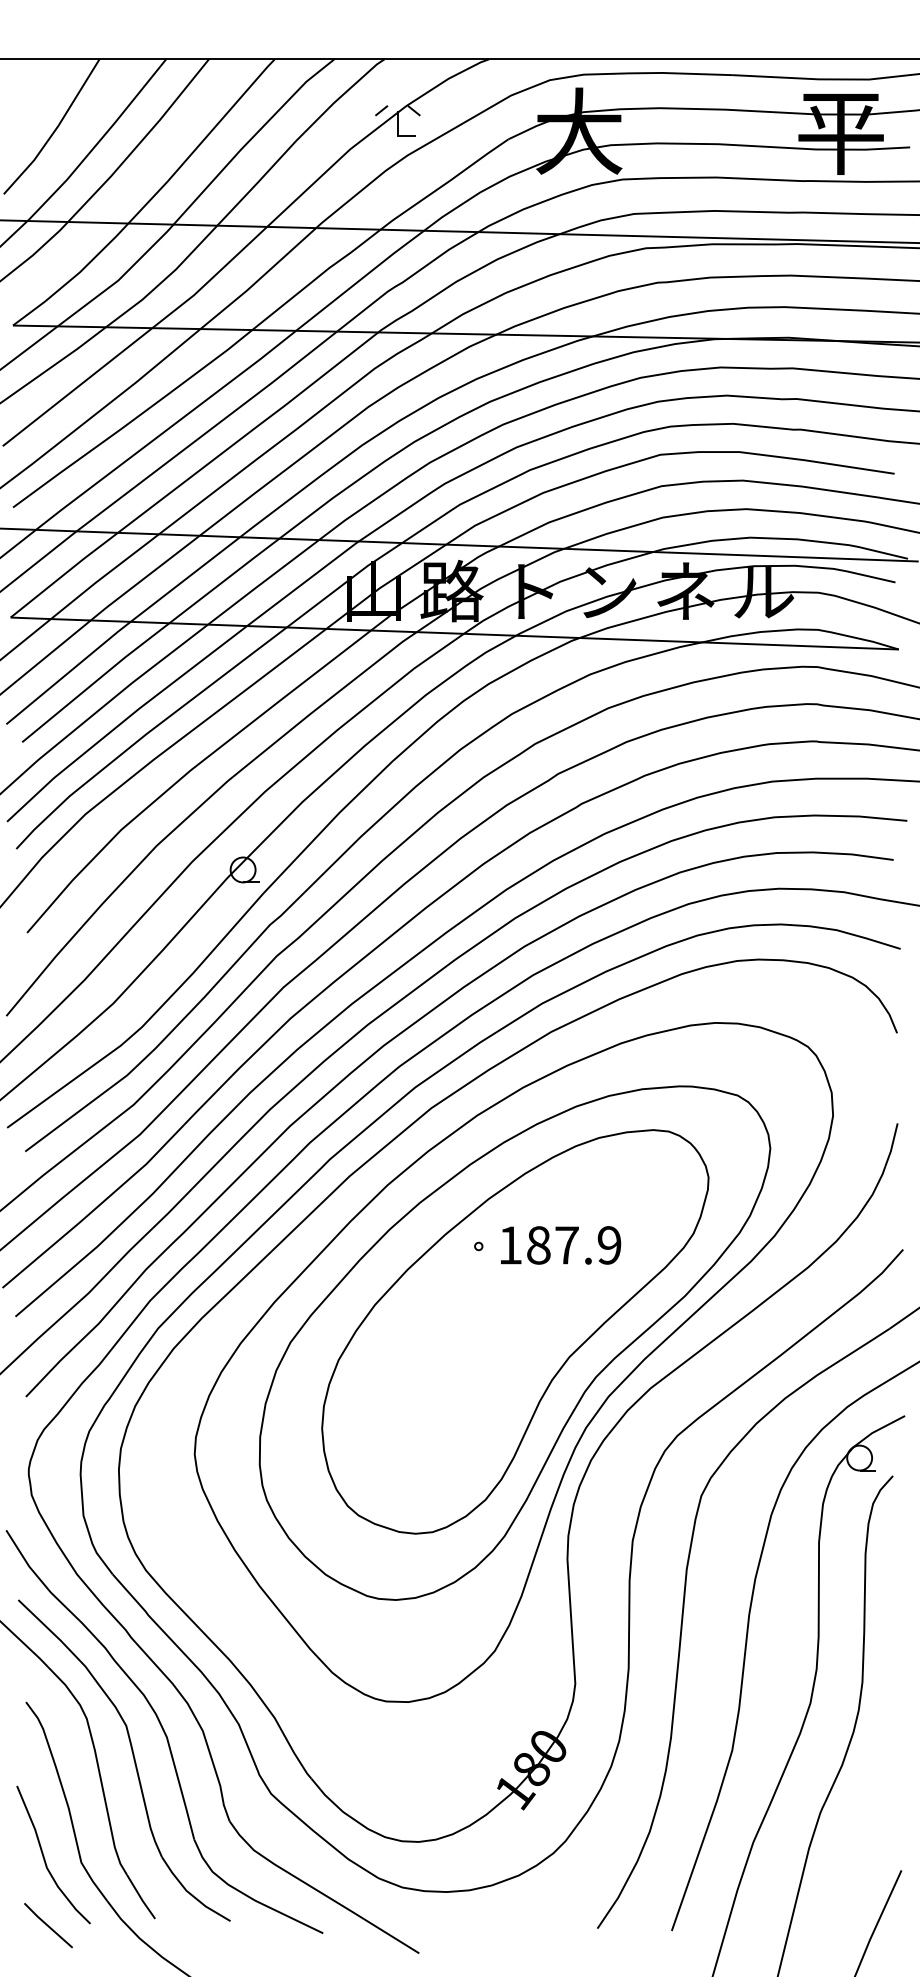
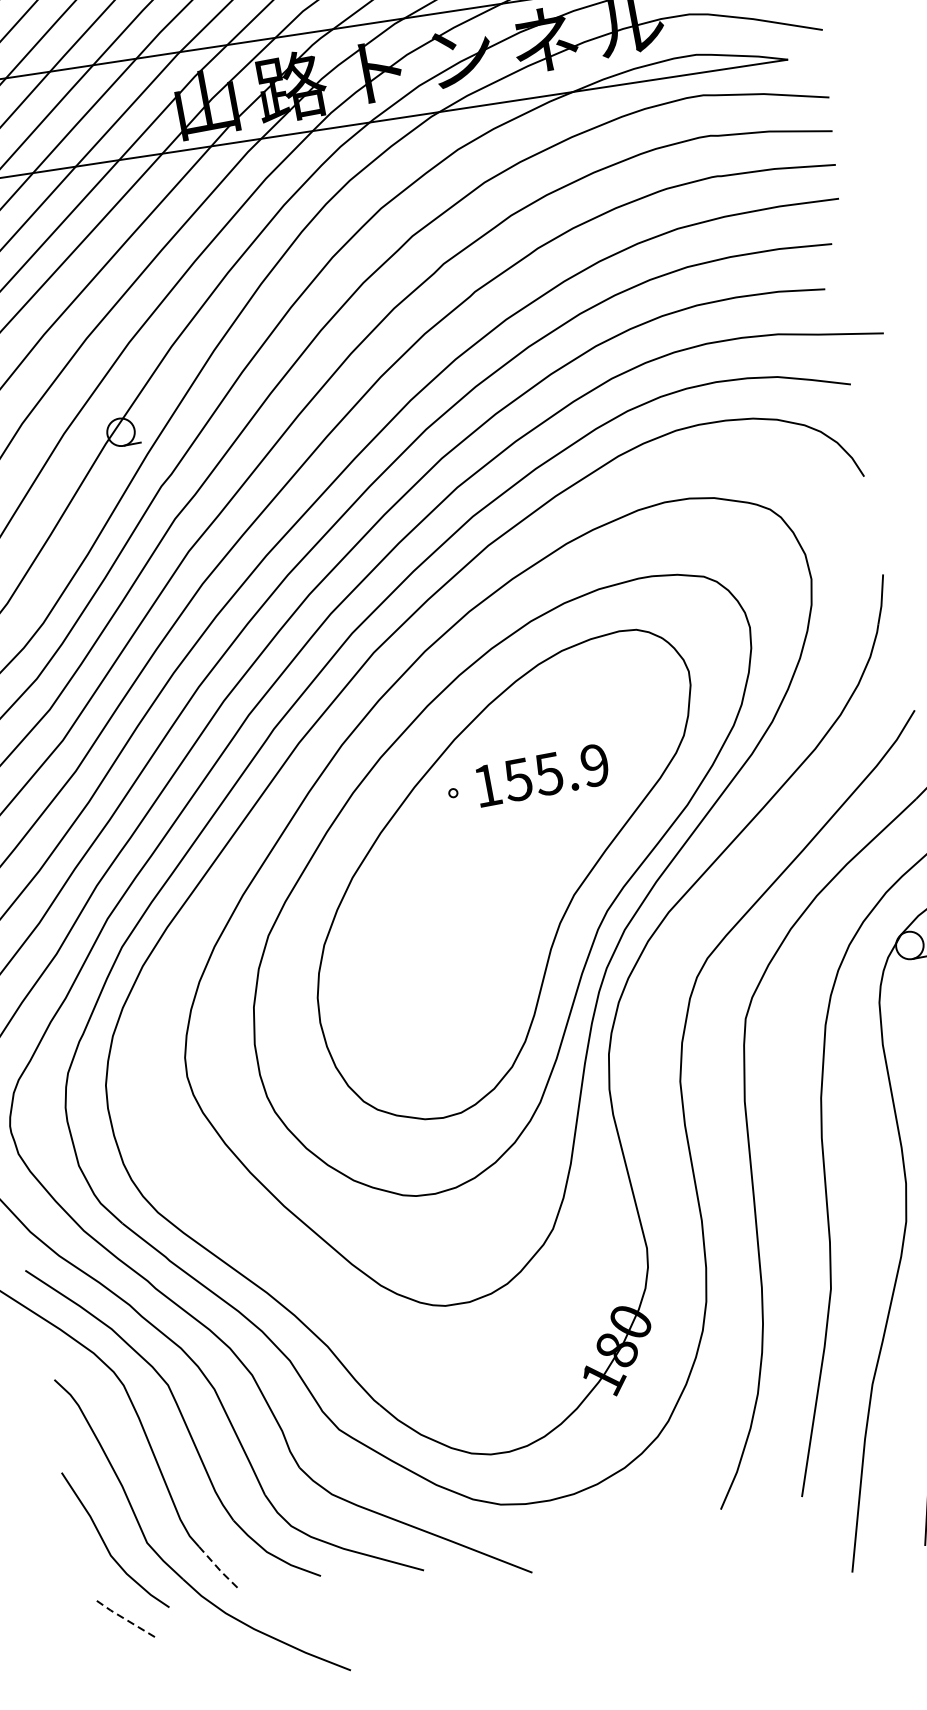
text: (552, 1245) -> (533, 777), 187.9 -> 155.9
line: (140, 1897) -> (218, 1568), solid -> dashed
line: (47, 1925) -> (123, 1617), solid -> dashed

